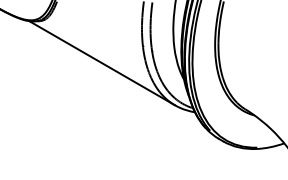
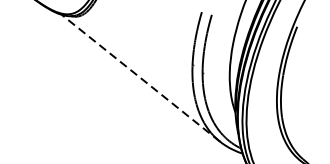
line: (102, 63) -> (141, 78), solid -> dashed

